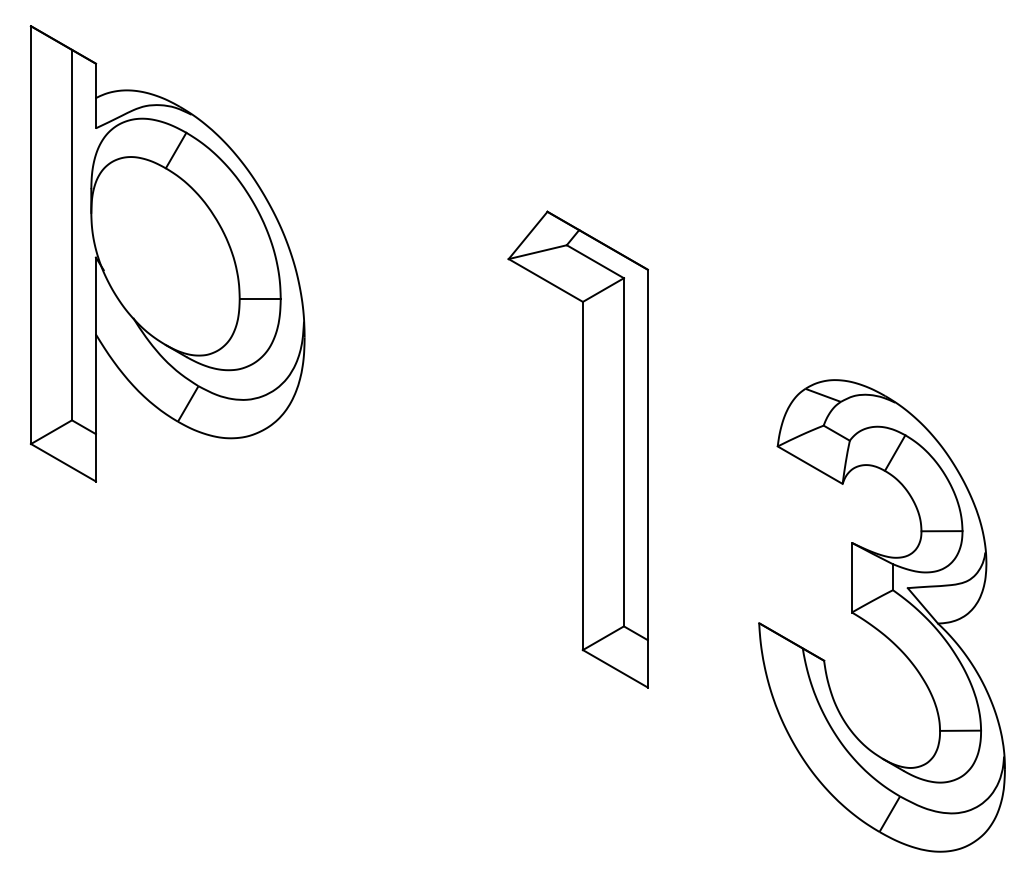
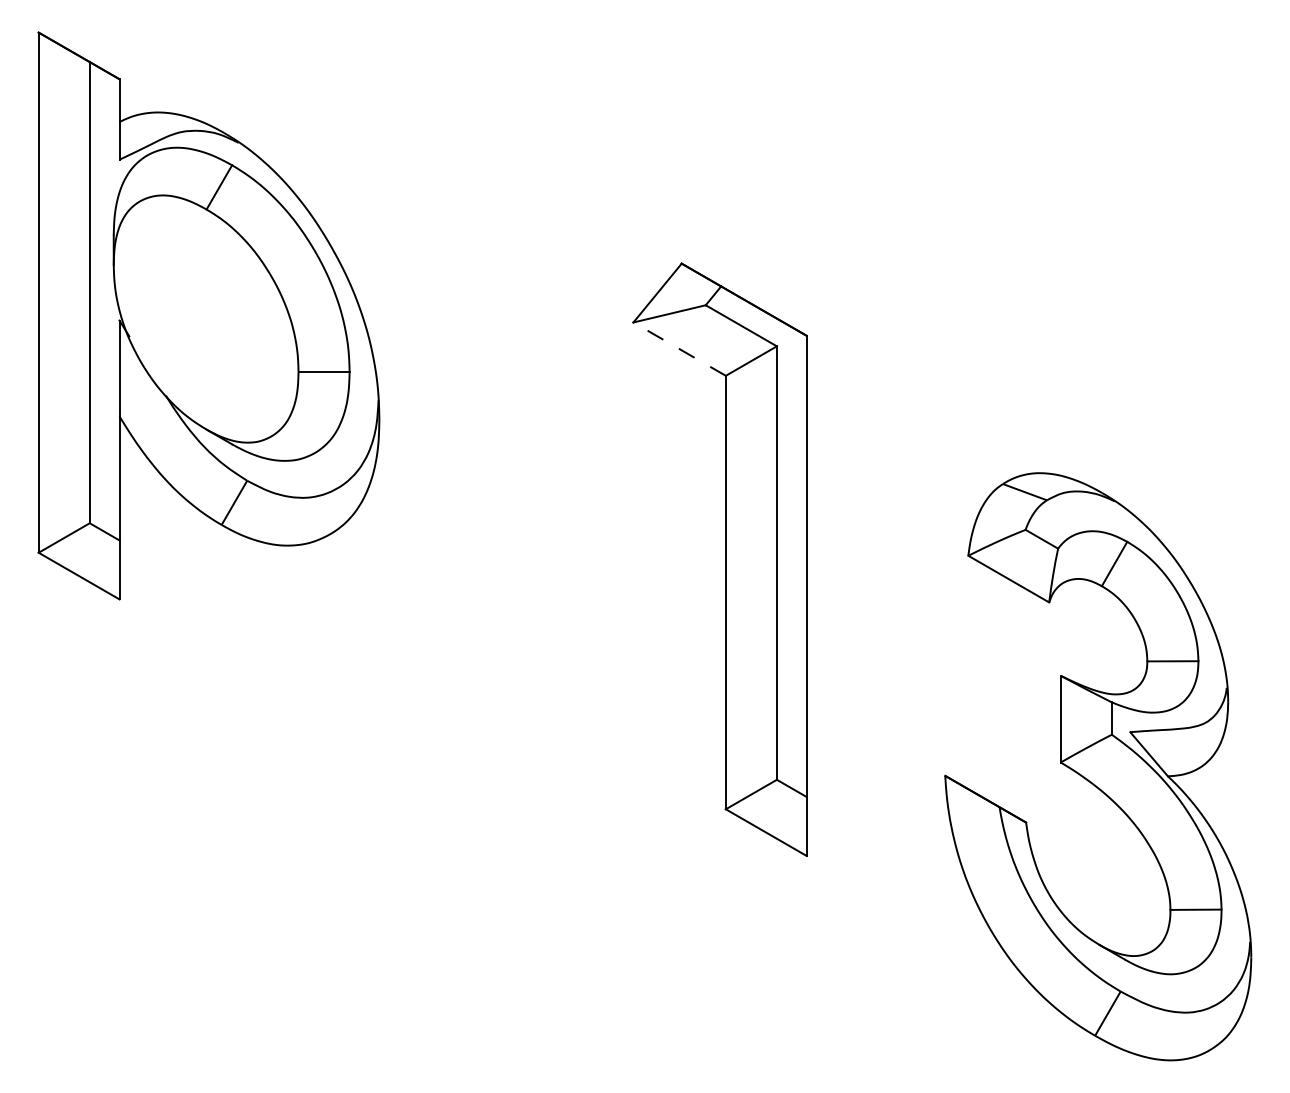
line: (545, 279) -> (679, 348), solid -> dashed

